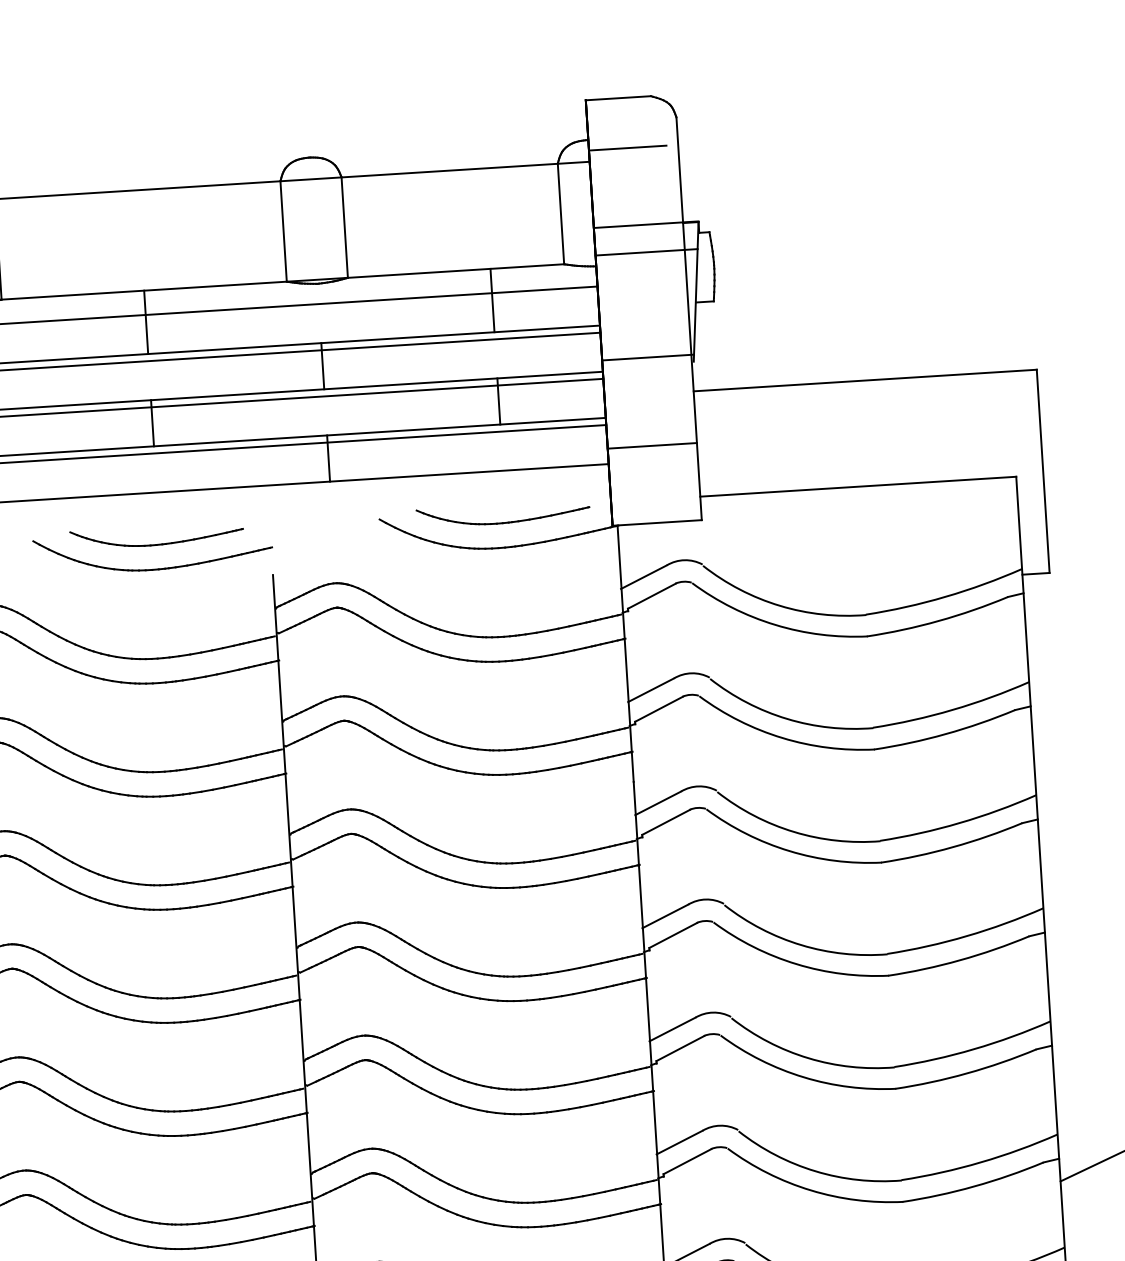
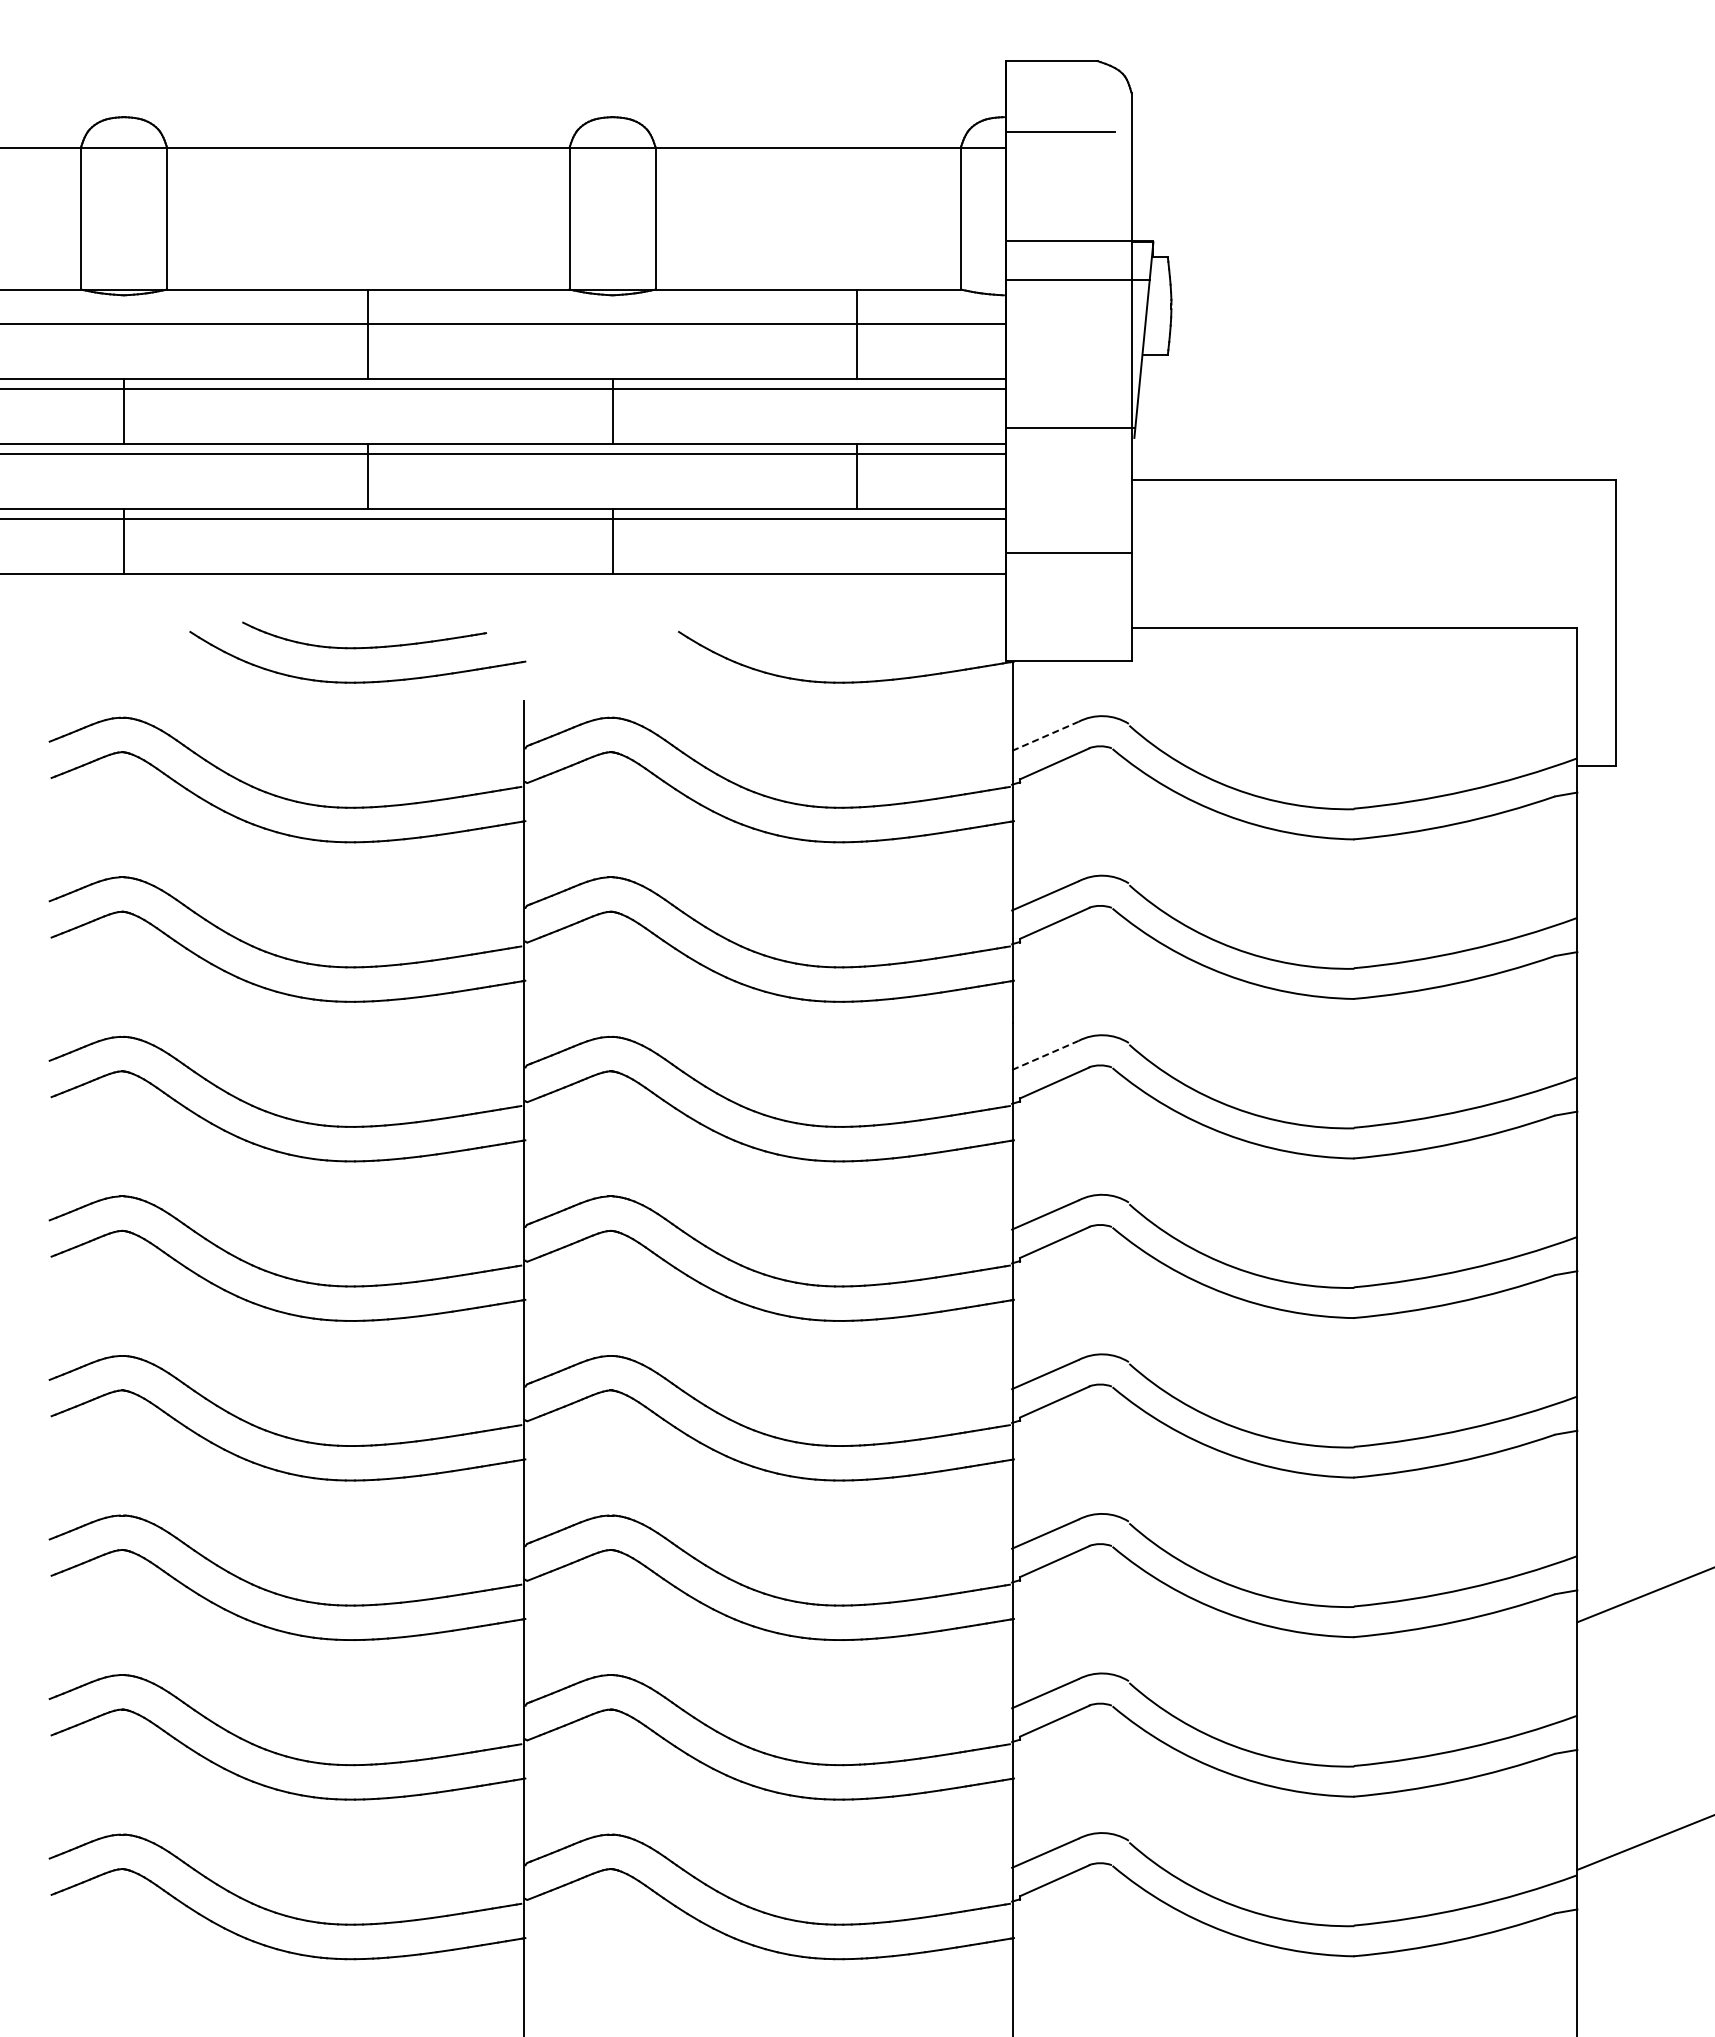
part: (503, 522) -> (852, 647), removed
line: (644, 577) -> (1045, 736), solid -> dashed
line: (658, 803) -> (1045, 1055), solid -> dashed

